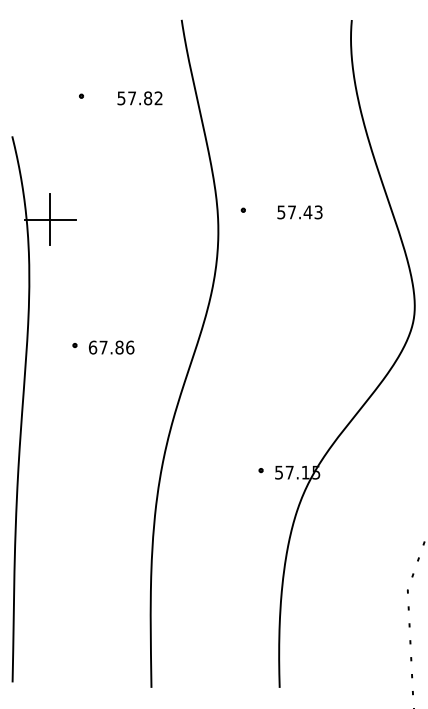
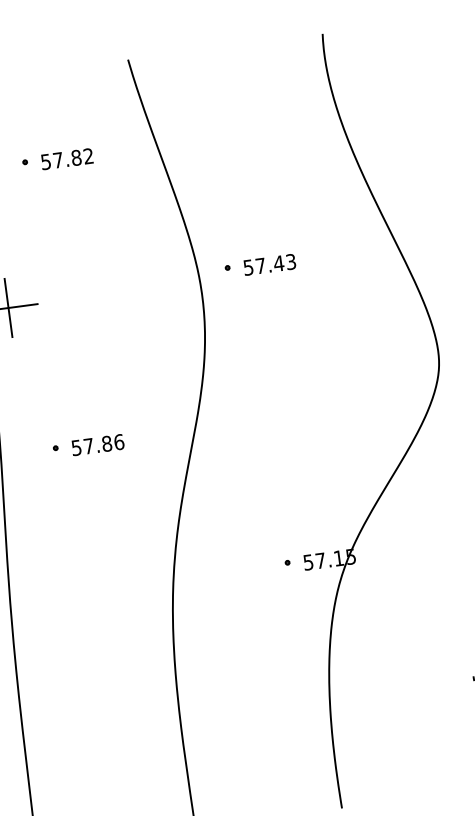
text: (139, 98) -> (66, 159), moved
text: (299, 212) -> (269, 264), moved
text: (92, 347) -> (76, 447), 67.86 -> 57.86

